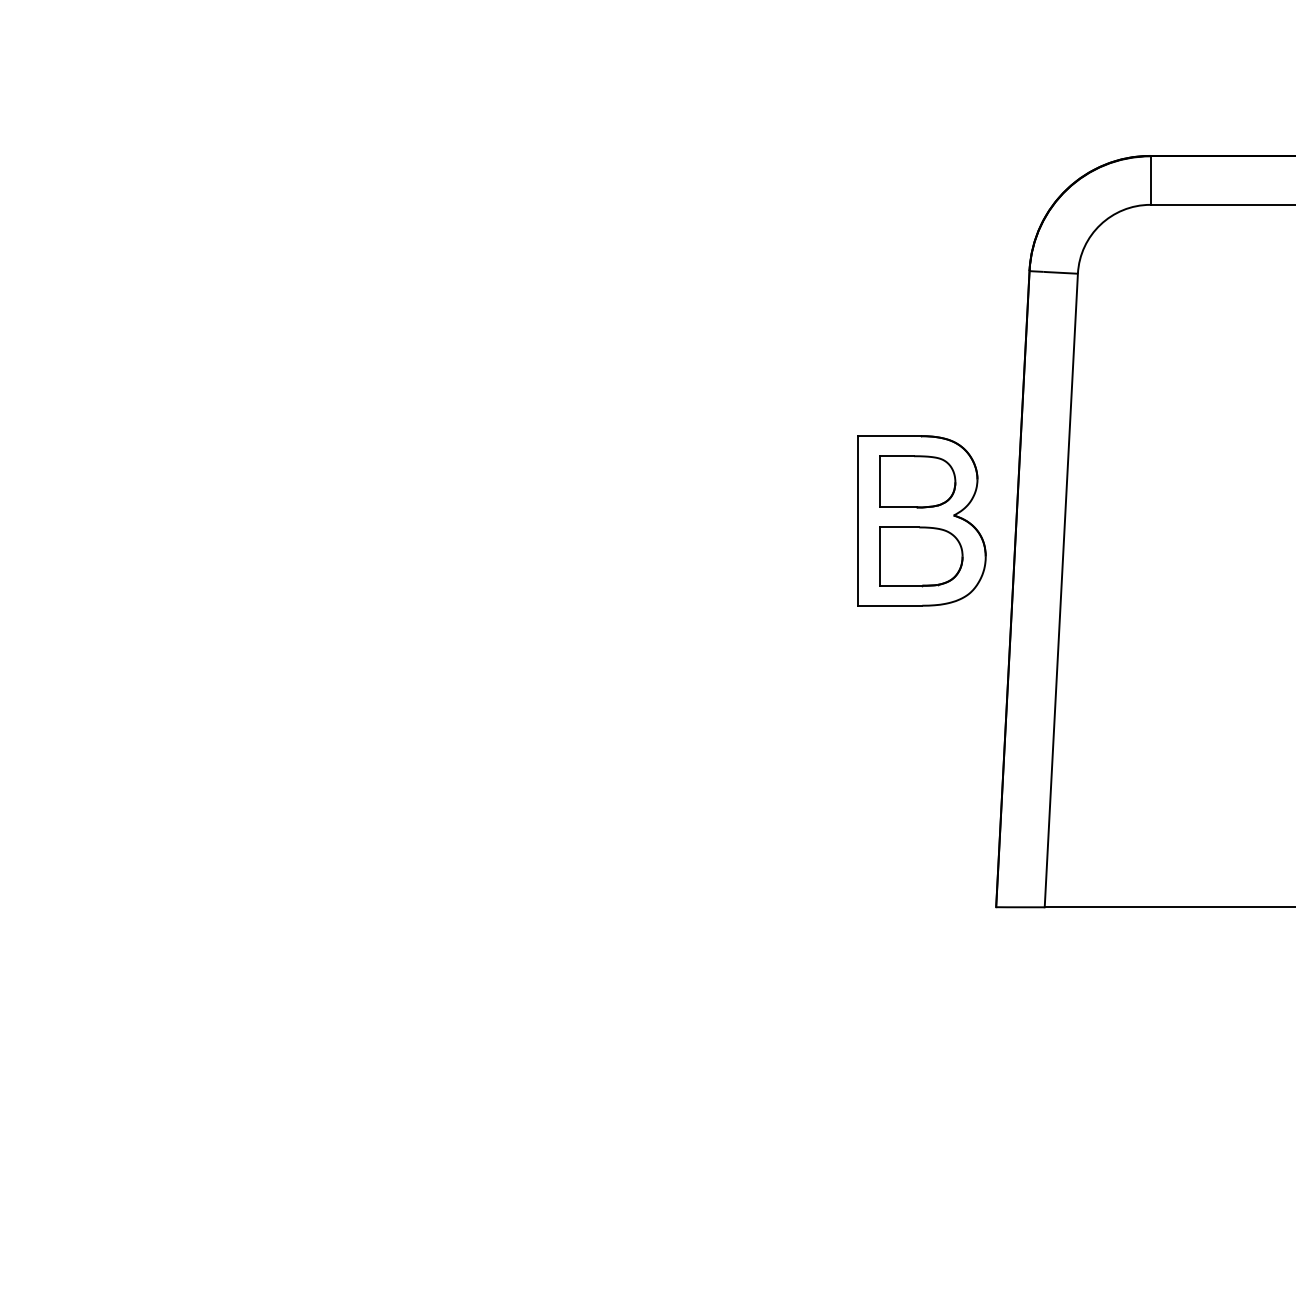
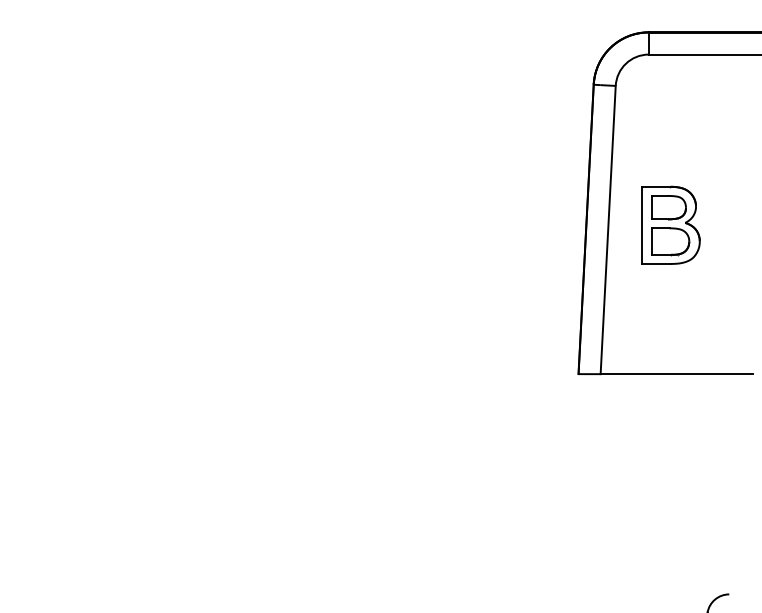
part: (921, 518) -> (670, 224), moved

